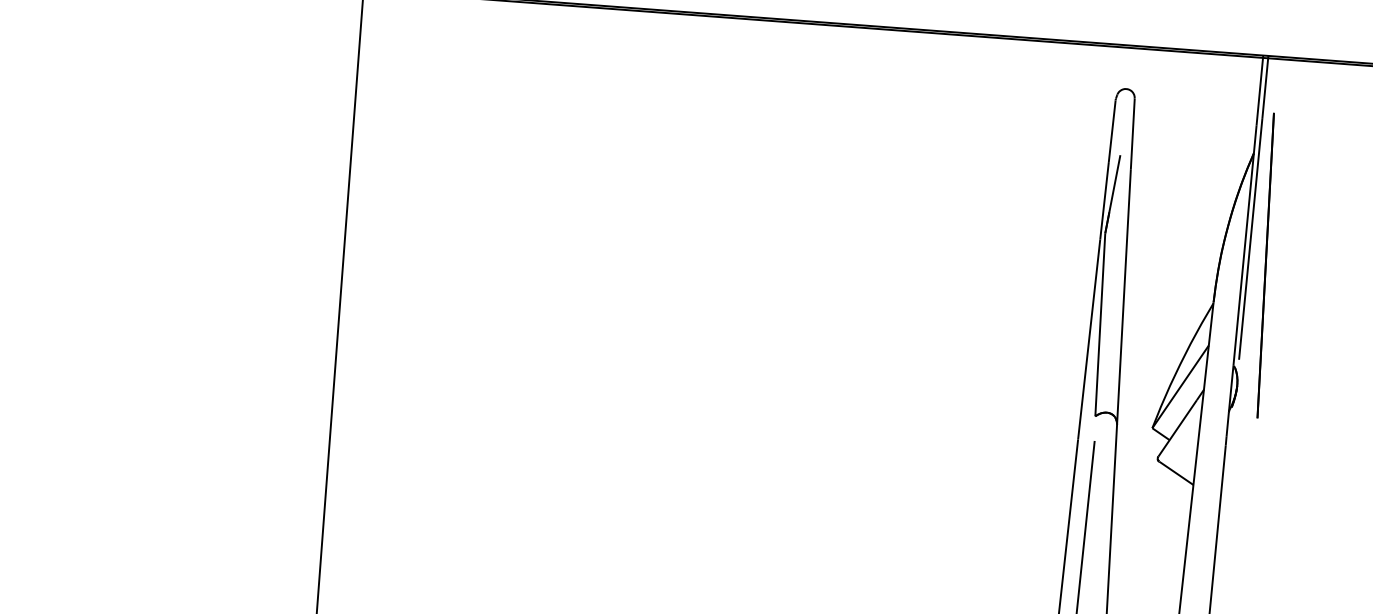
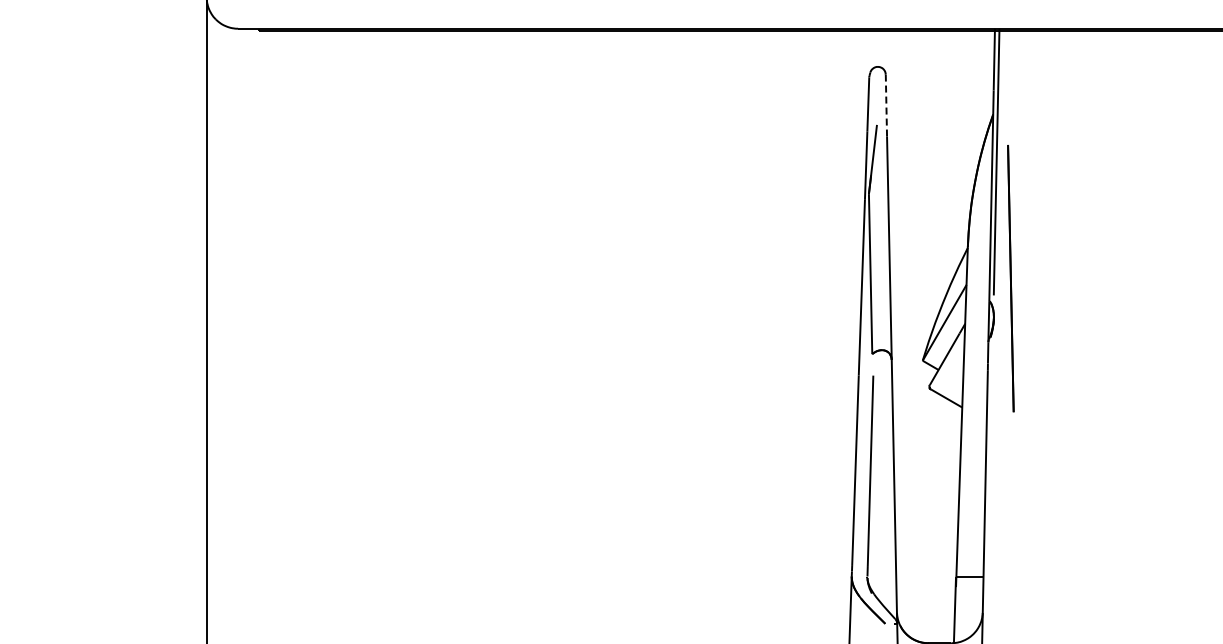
line: (1132, 133) -> (886, 105), solid -> dashed
line: (1265, 265) -> (1010, 278), moved

